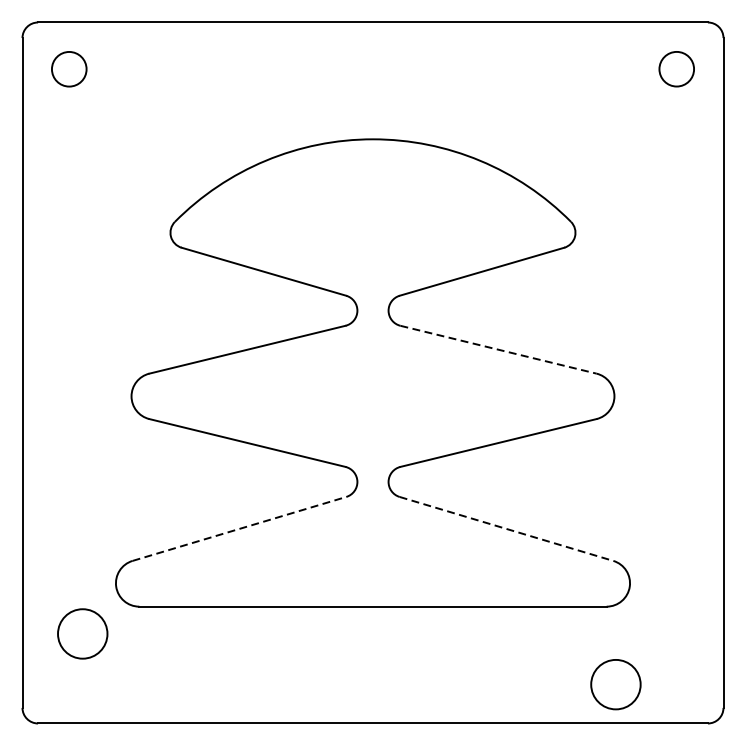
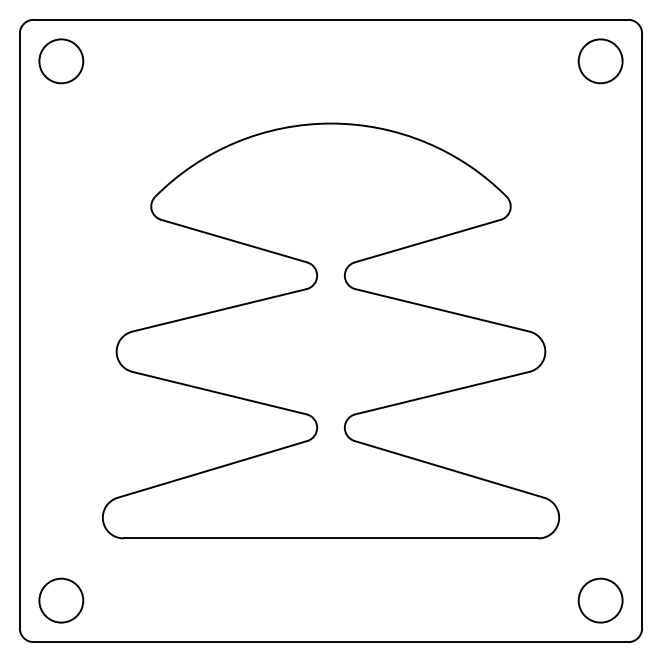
circle: (69, 69) -> (61, 61), size x1.43
circle: (676, 69) -> (600, 61), size x1.43
line: (498, 349) -> (442, 310), dashed -> solid
line: (239, 529) -> (212, 469), dashed -> solid
line: (506, 529) -> (449, 469), dashed -> solid
circle: (82, 633) -> (61, 600), moved
circle: (615, 684) -> (600, 600), moved

